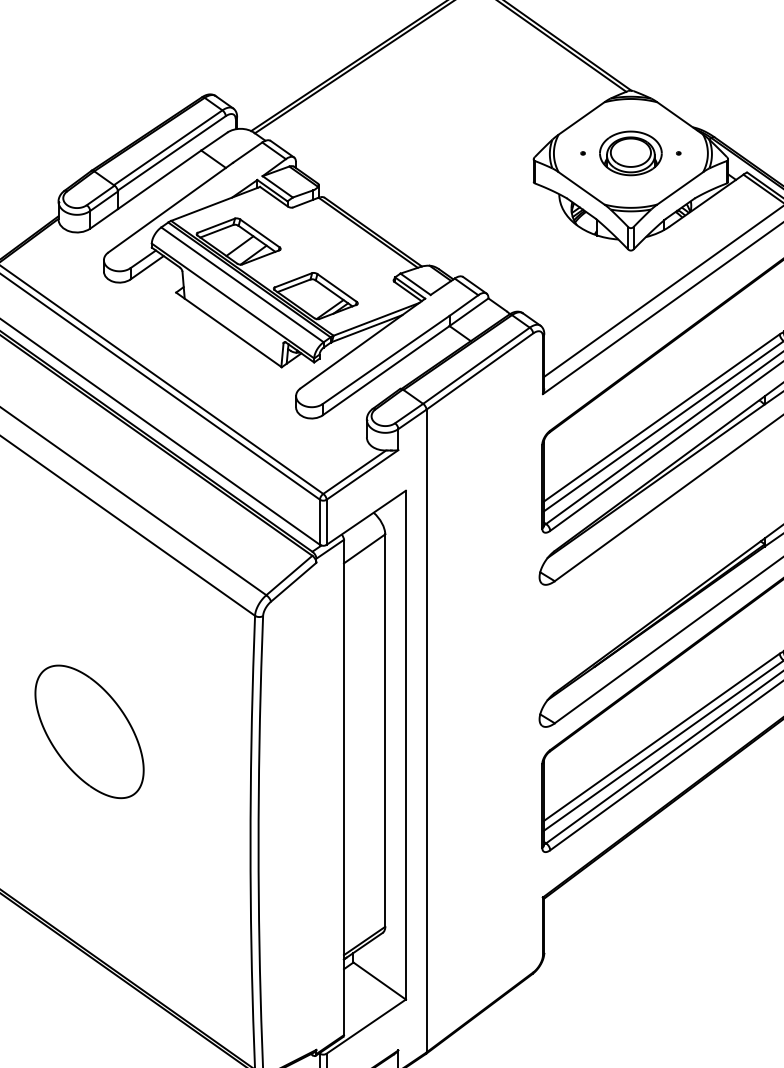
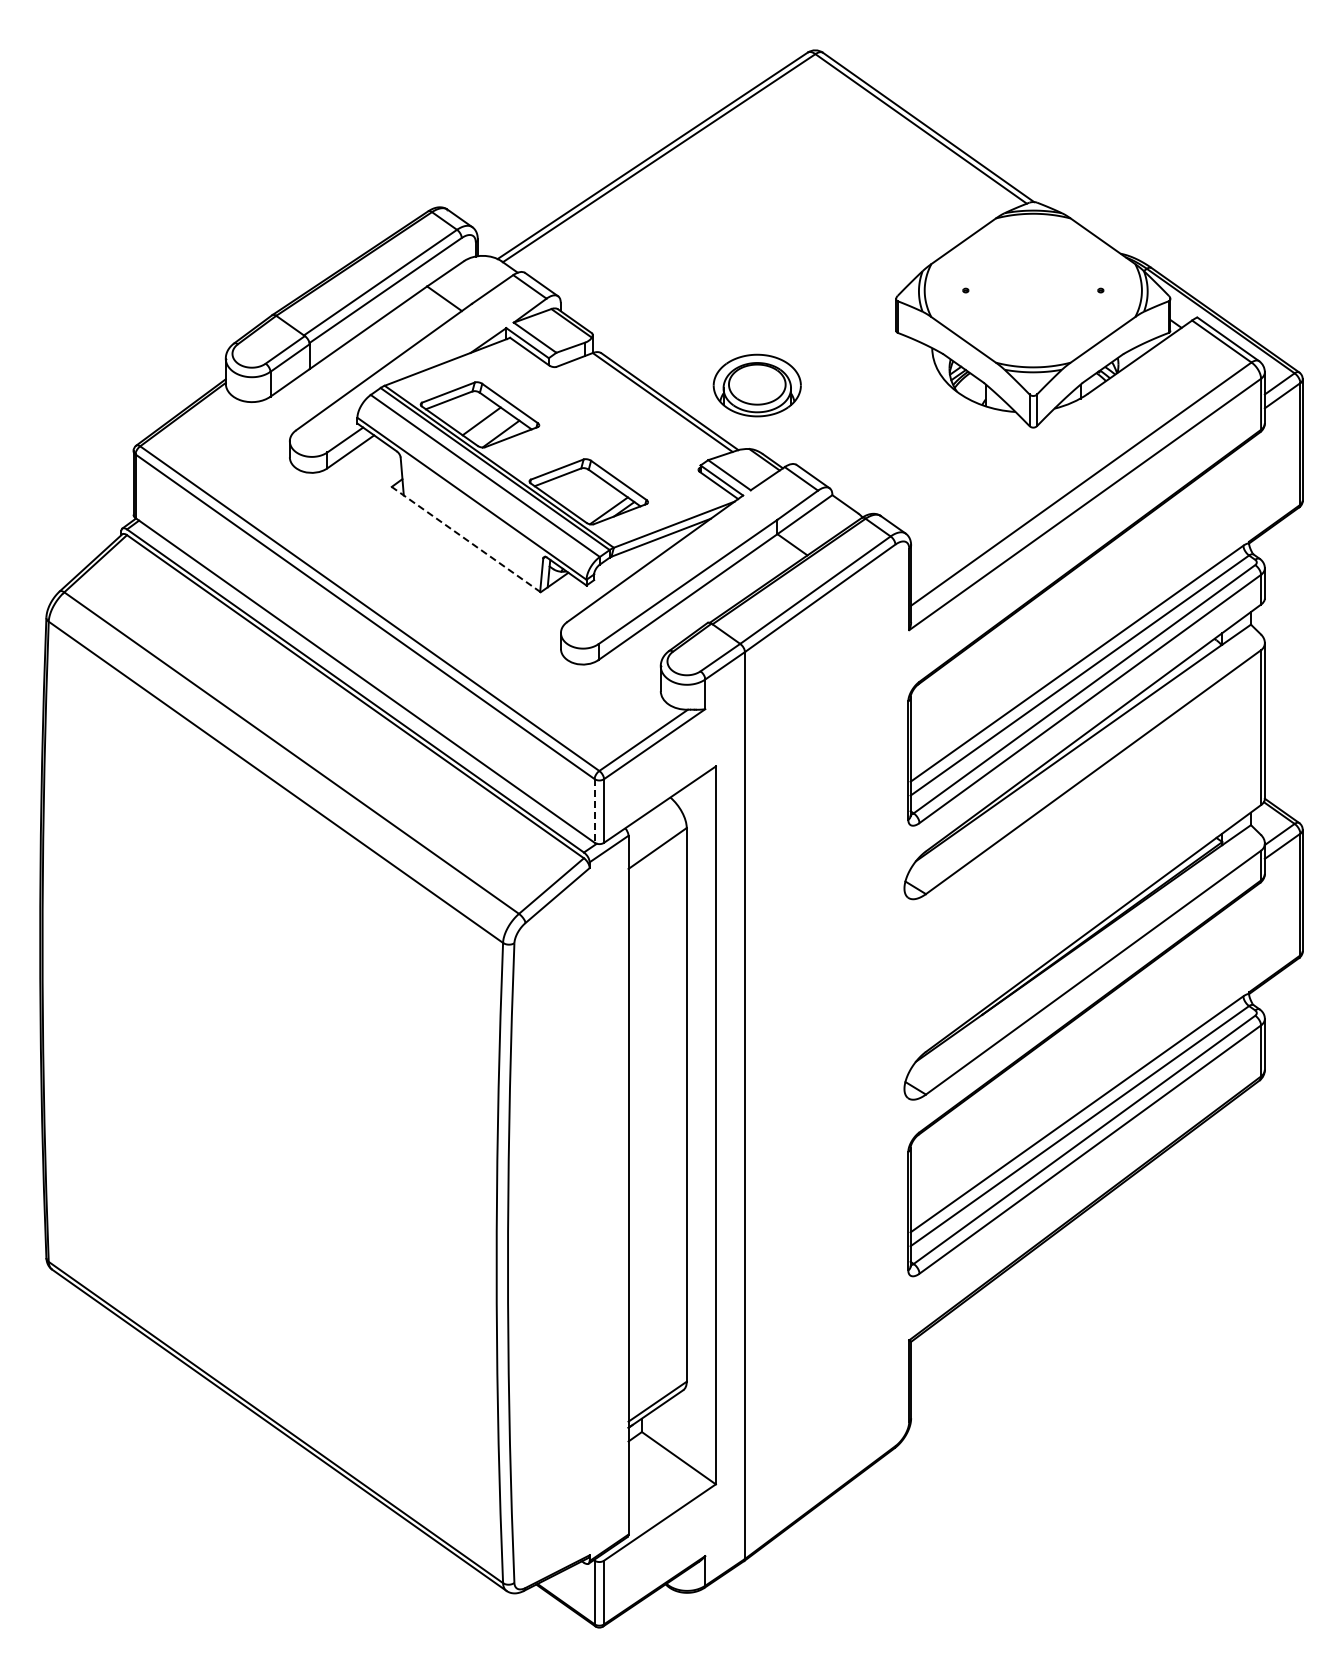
part: (630, 153) -> (756, 385), moved
line: (228, 329) -> (465, 539), solid -> dashed
line: (319, 521) -> (594, 810), solid -> dashed
part: (89, 731) -> (269, 1106), removed

